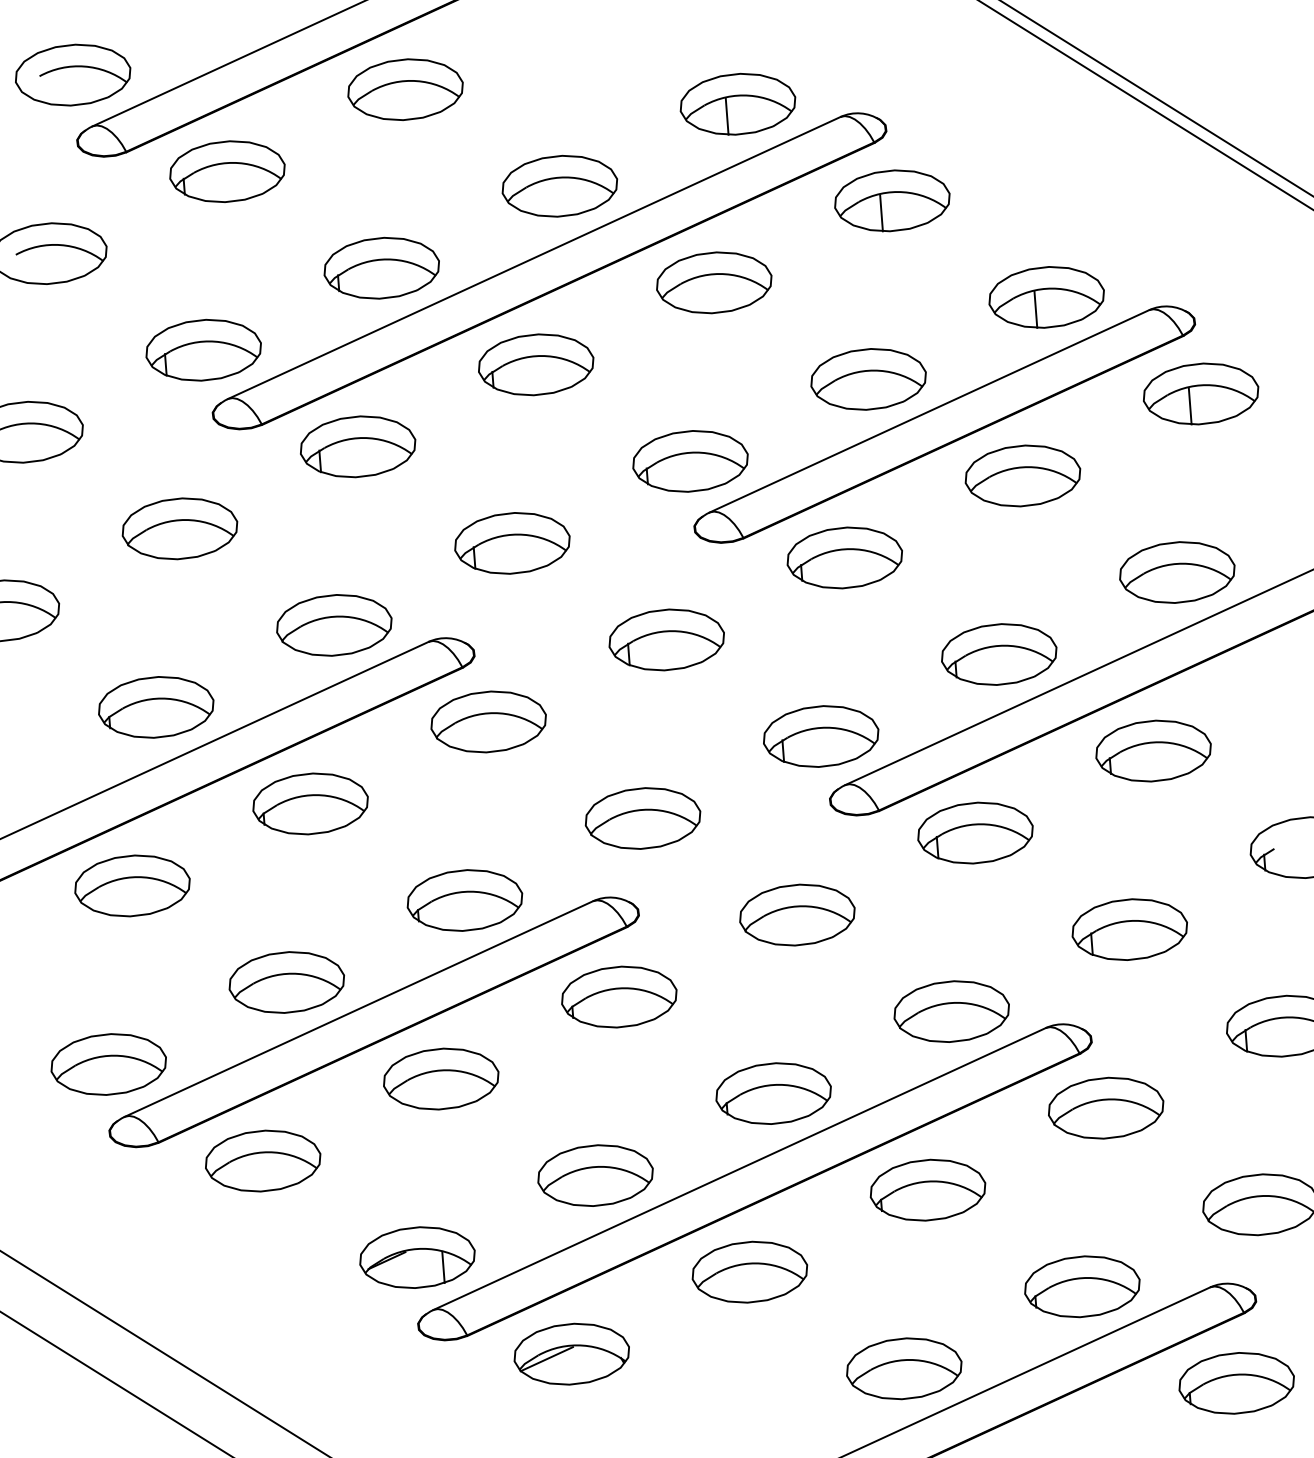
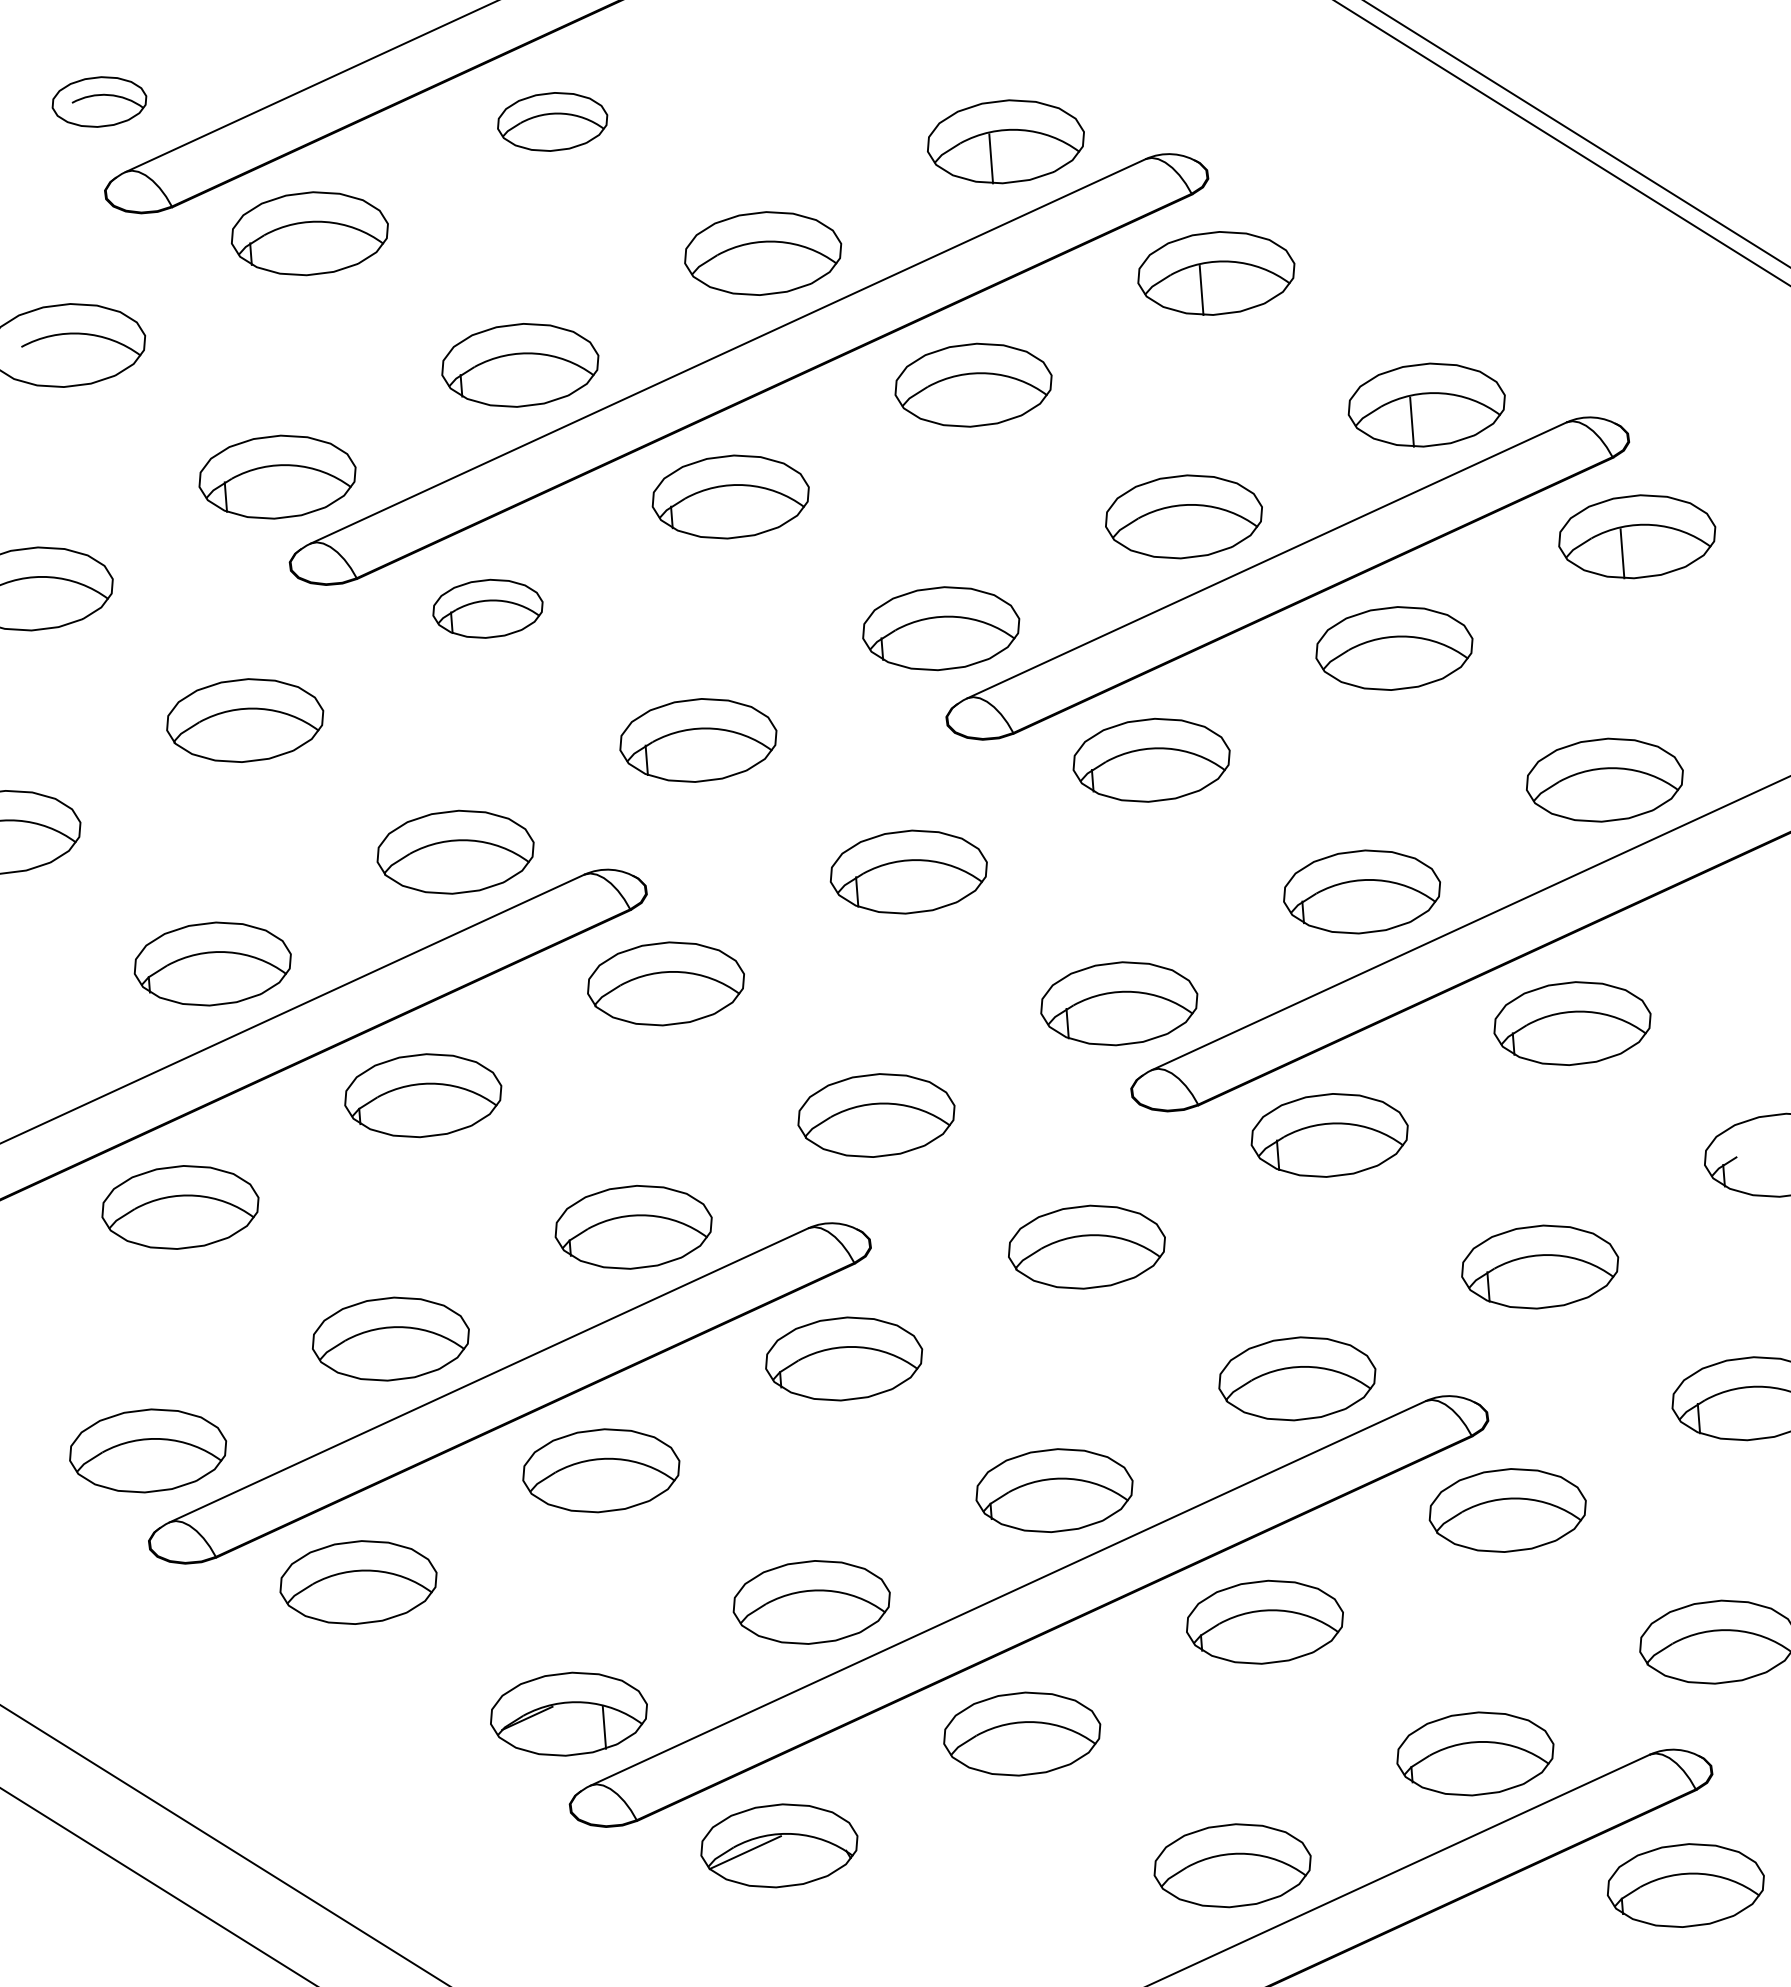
part: (73, 74) -> (99, 101), size x0.6
part: (405, 89) -> (552, 121), size x0.7
part: (357, 446) -> (487, 608), size x0.7

